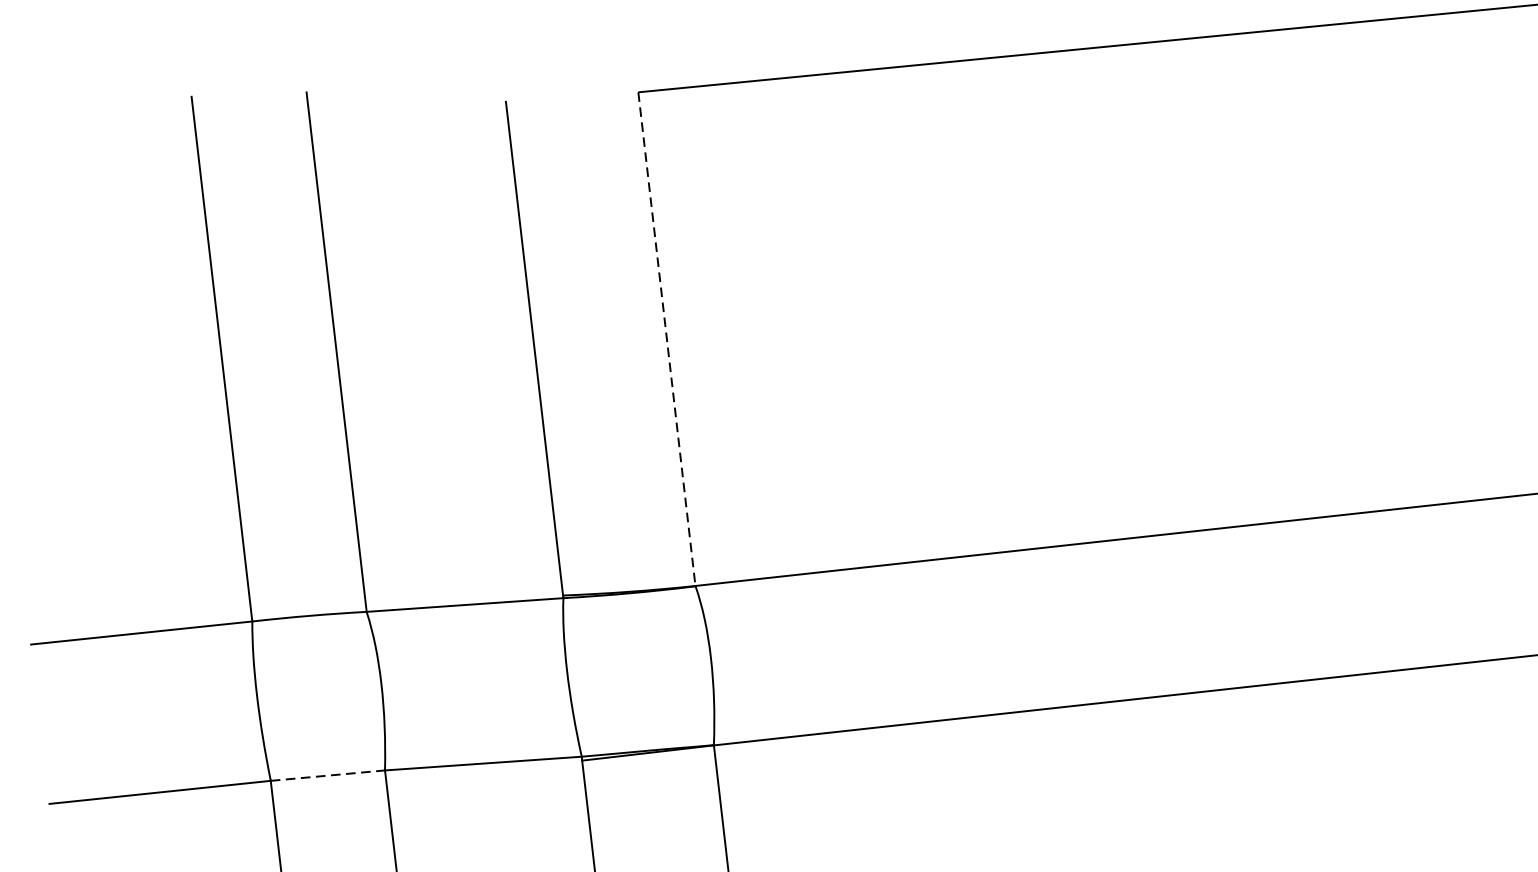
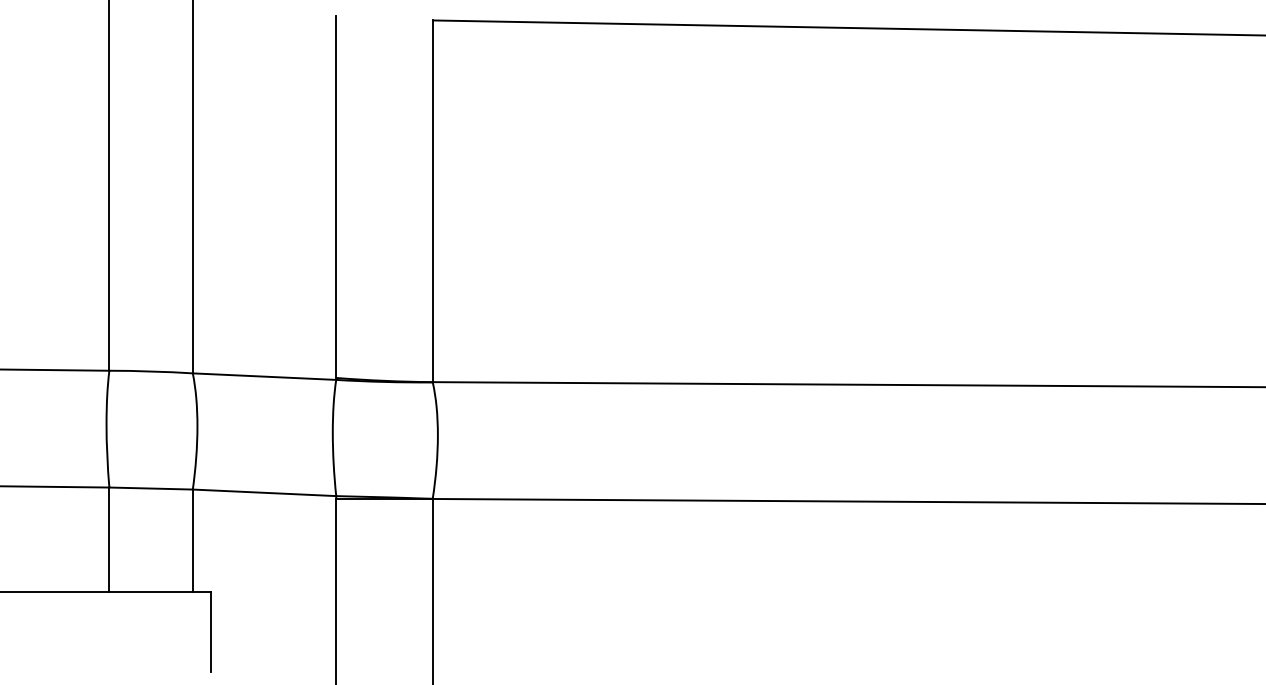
line: (666, 339) -> (432, 201), dashed -> solid
line: (328, 775) -> (151, 488), dashed -> solid

